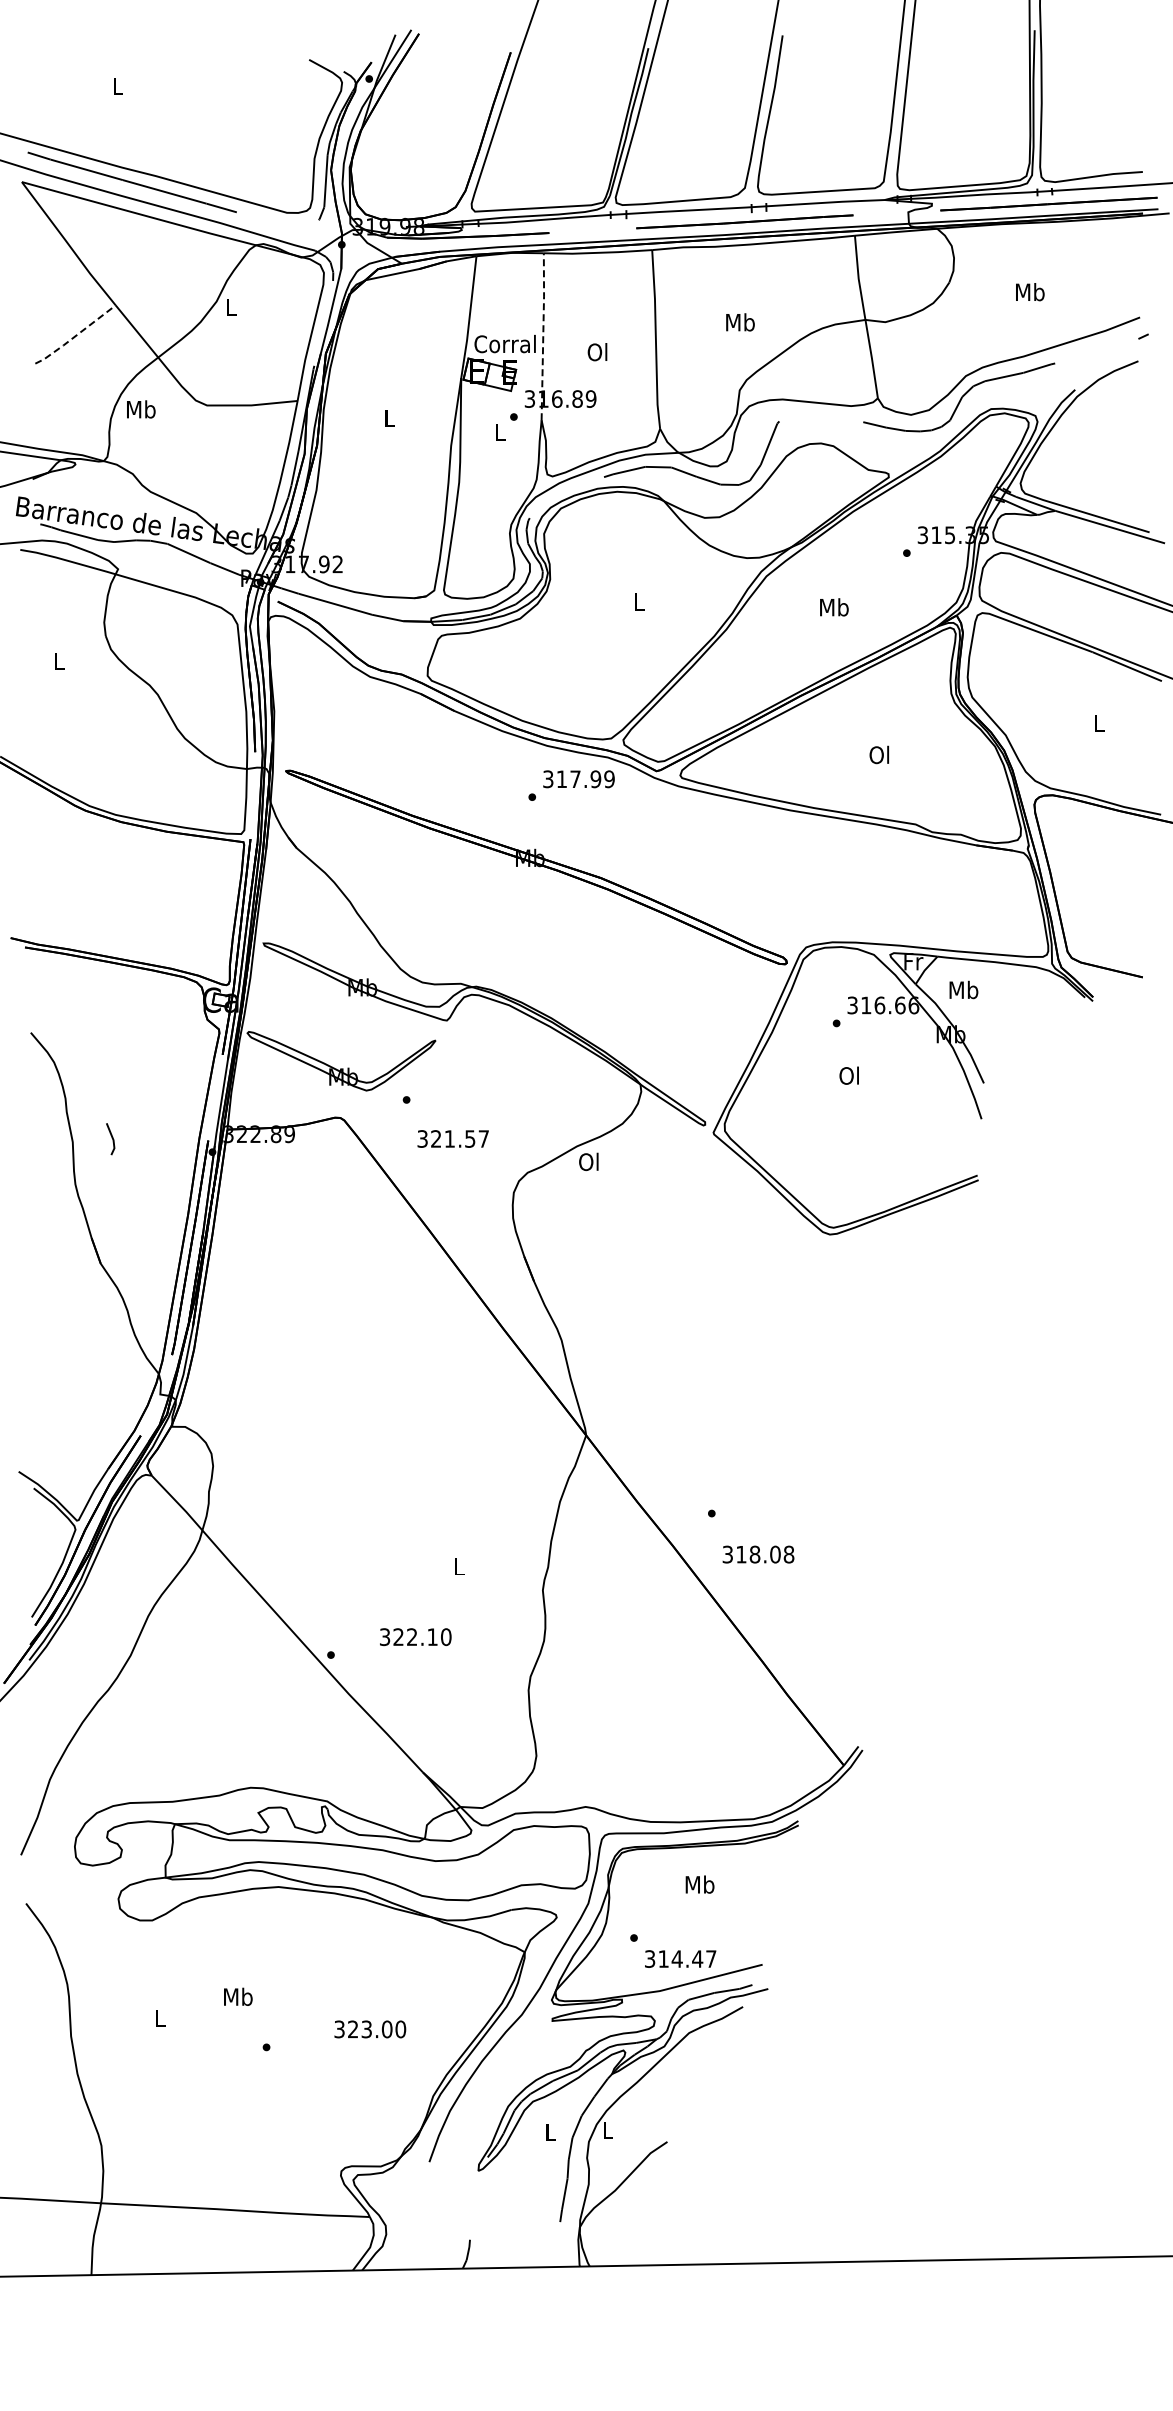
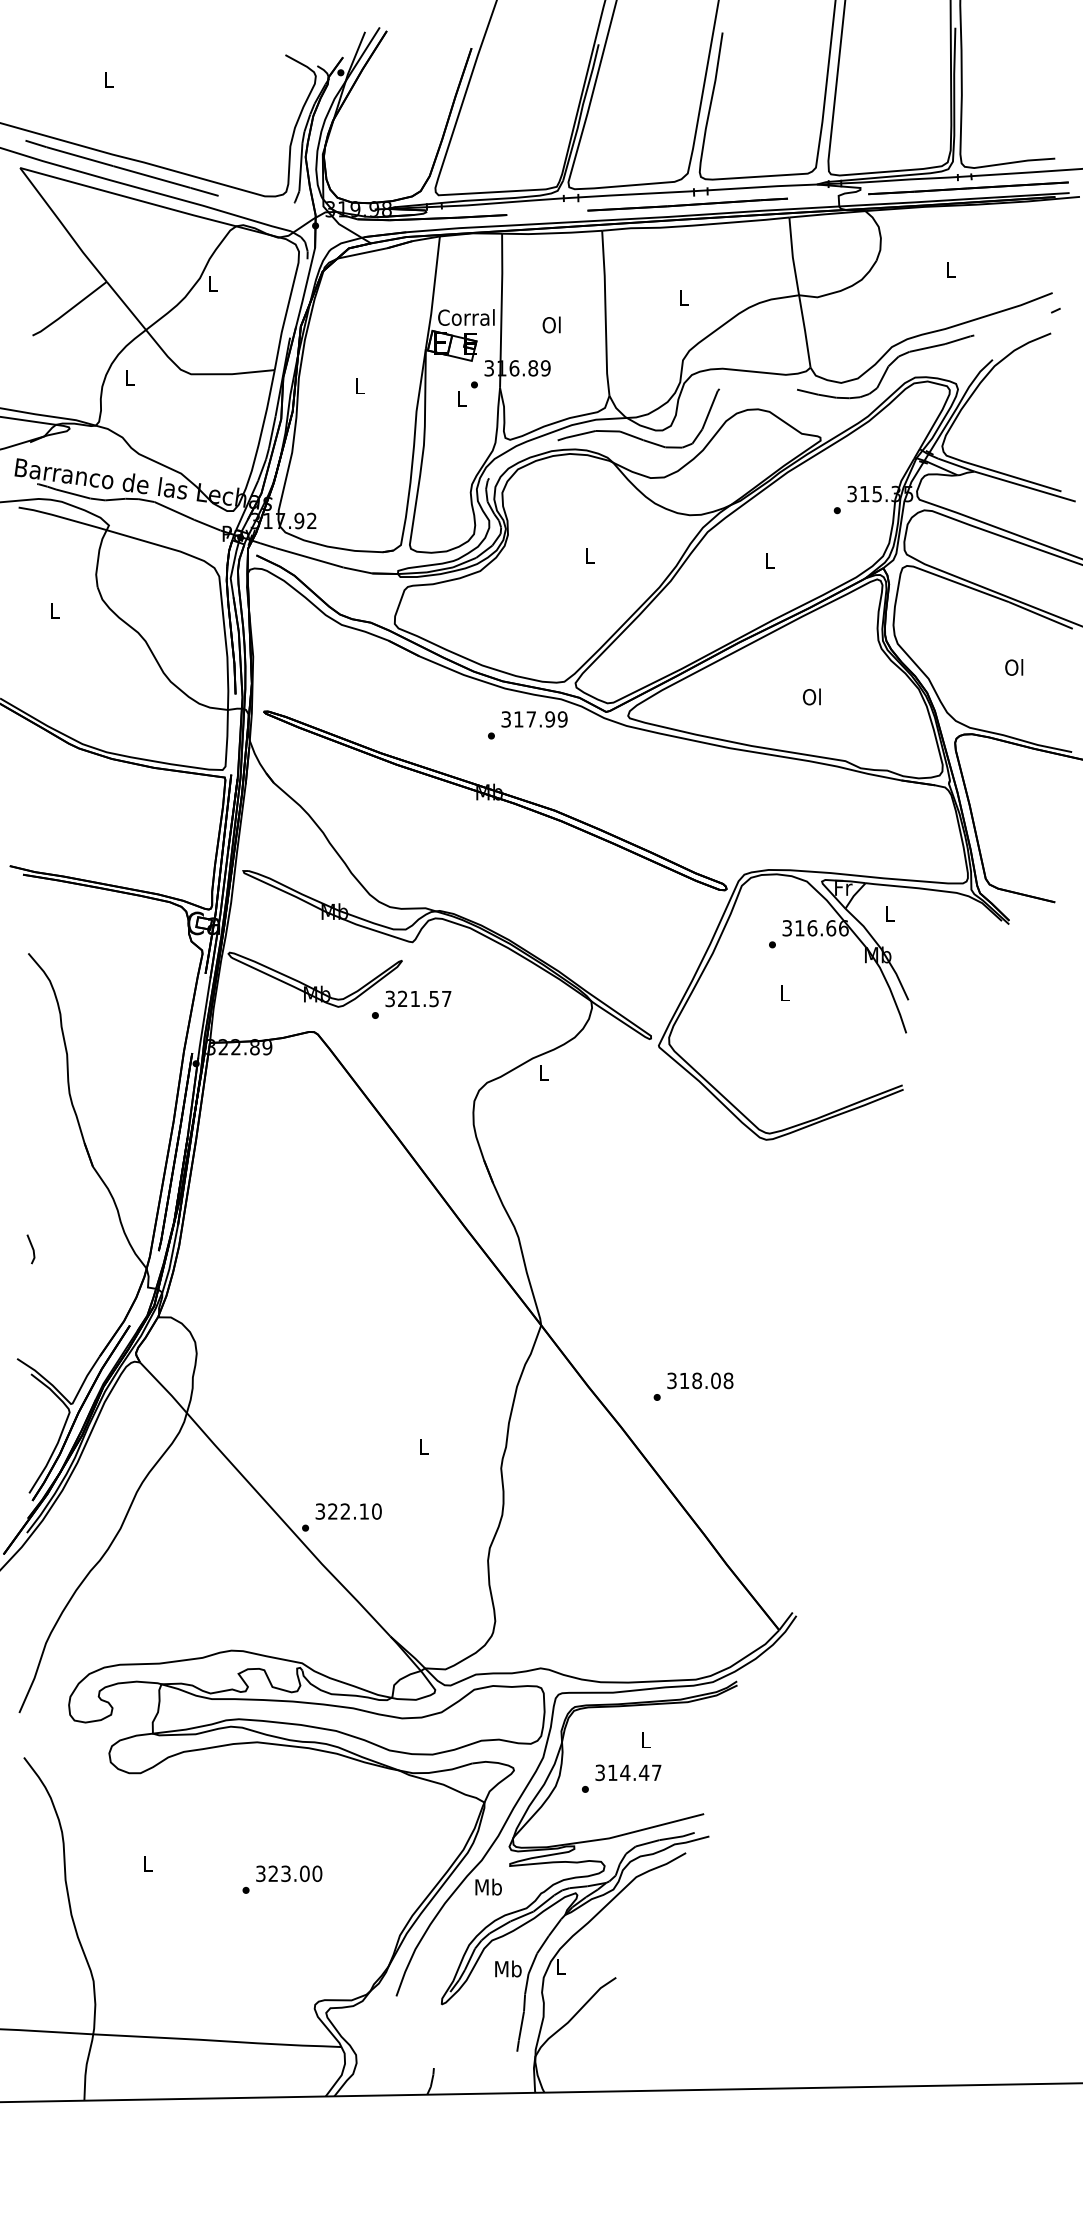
text: (1030, 292) -> (951, 269), Mb -> L
text: (740, 322) -> (683, 297), Mb -> L
line: (543, 335) -> (501, 309), dashed -> solid
line: (75, 336) -> (69, 310), dashed -> solid
text: (141, 409) -> (130, 377), Mb -> L
text: (834, 607) -> (770, 560), Mb -> L
text: (1098, 722) -> (1014, 666), L -> Ol
text: (963, 989) -> (889, 913), Mb -> L
text: (848, 1075) -> (783, 992), Ol -> L
line: (111, 1138) -> (31, 1248), moved
text: (452, 1138) -> (417, 998), moved
text: (588, 1161) -> (543, 1072), Ol -> L
text: (758, 1554) -> (700, 1380), moved
text: (415, 1637) -> (348, 1511), moved
text: (699, 1884) -> (645, 1739), Mb -> L
text: (680, 1958) -> (628, 1772), moved
text: (238, 1996) -> (488, 1886), moved
text: (370, 2029) -> (289, 1873), moved
text: (550, 2132) -> (508, 1968), L -> Mb

